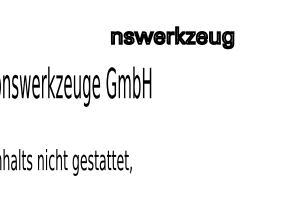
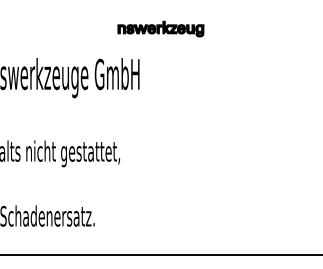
part: (172, 37) -> (160, 28), size x0.7

